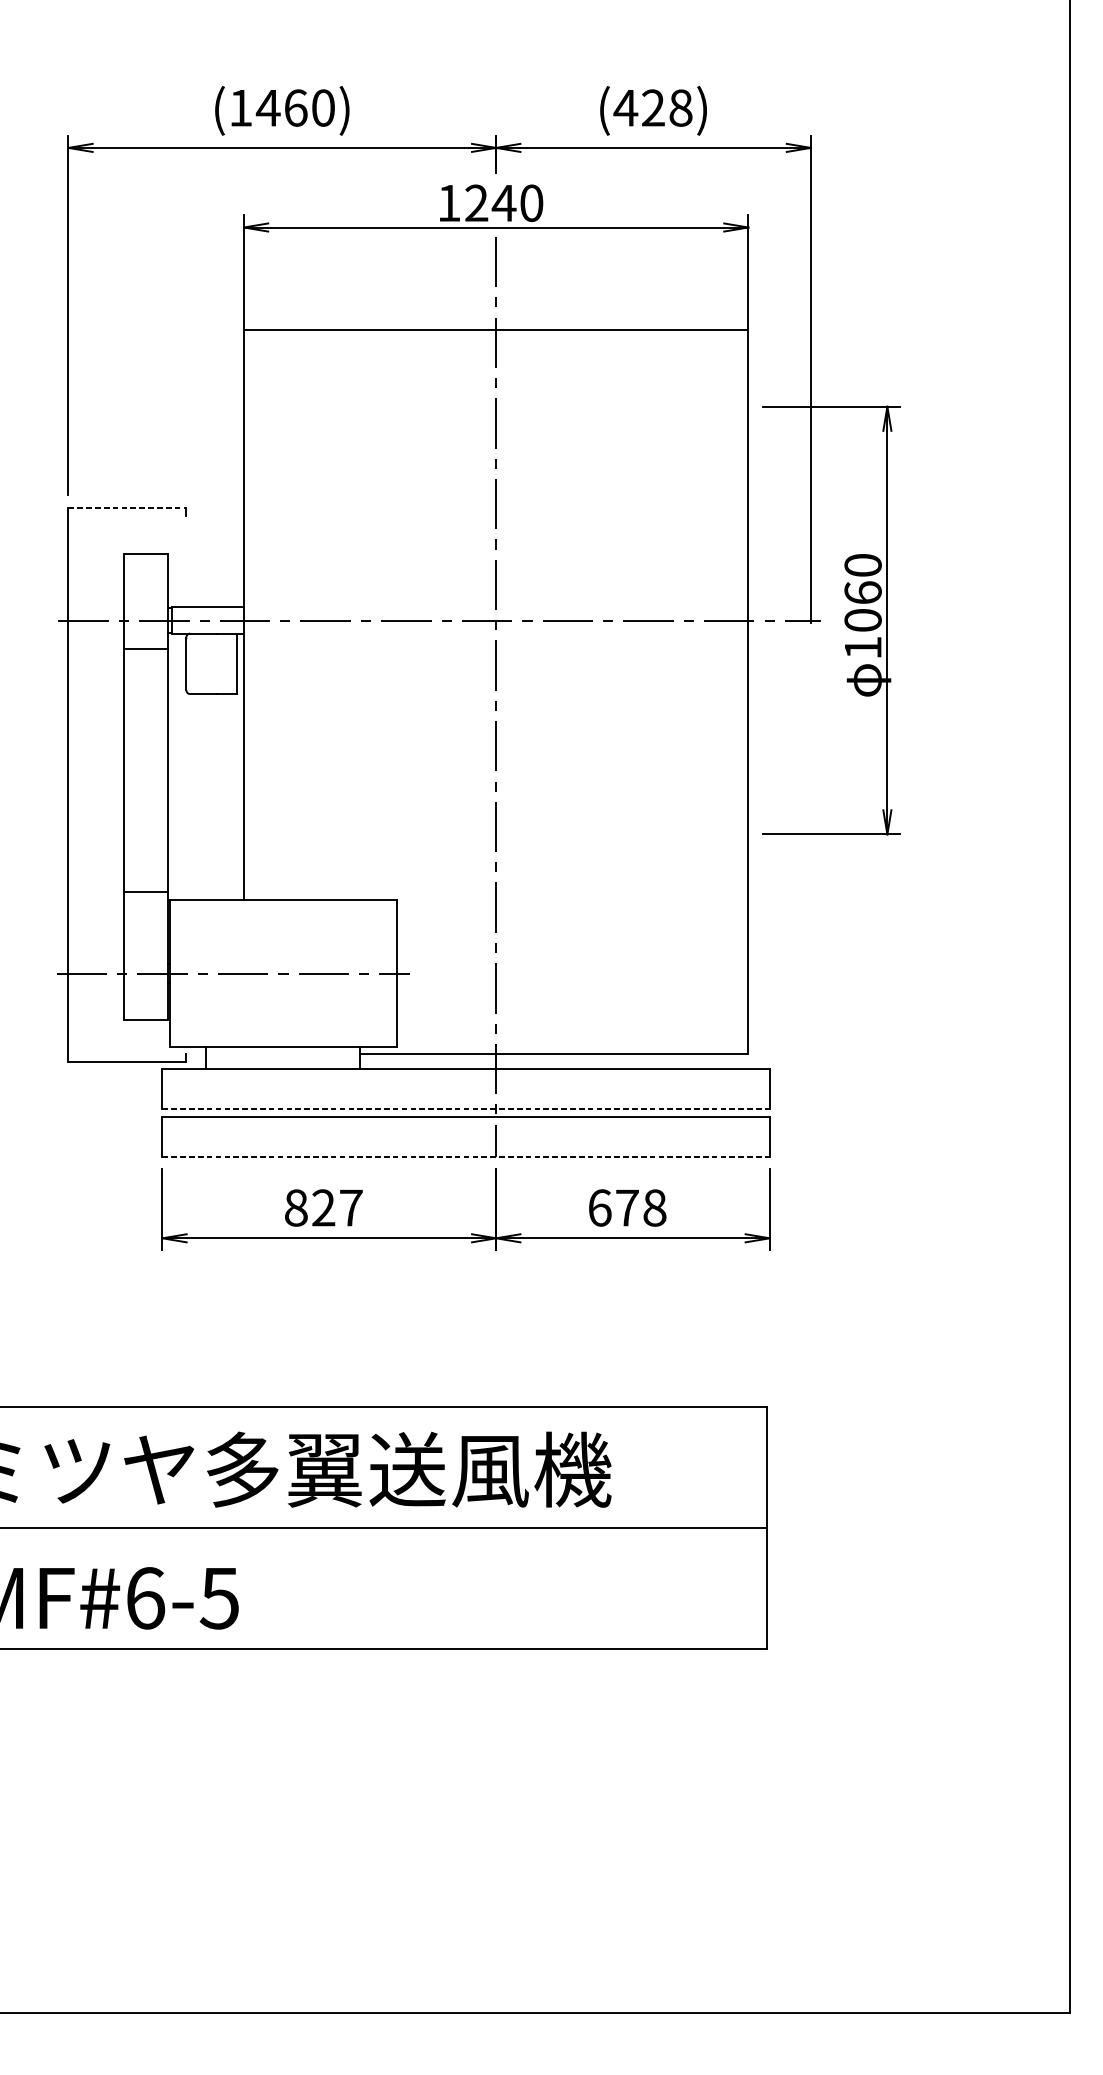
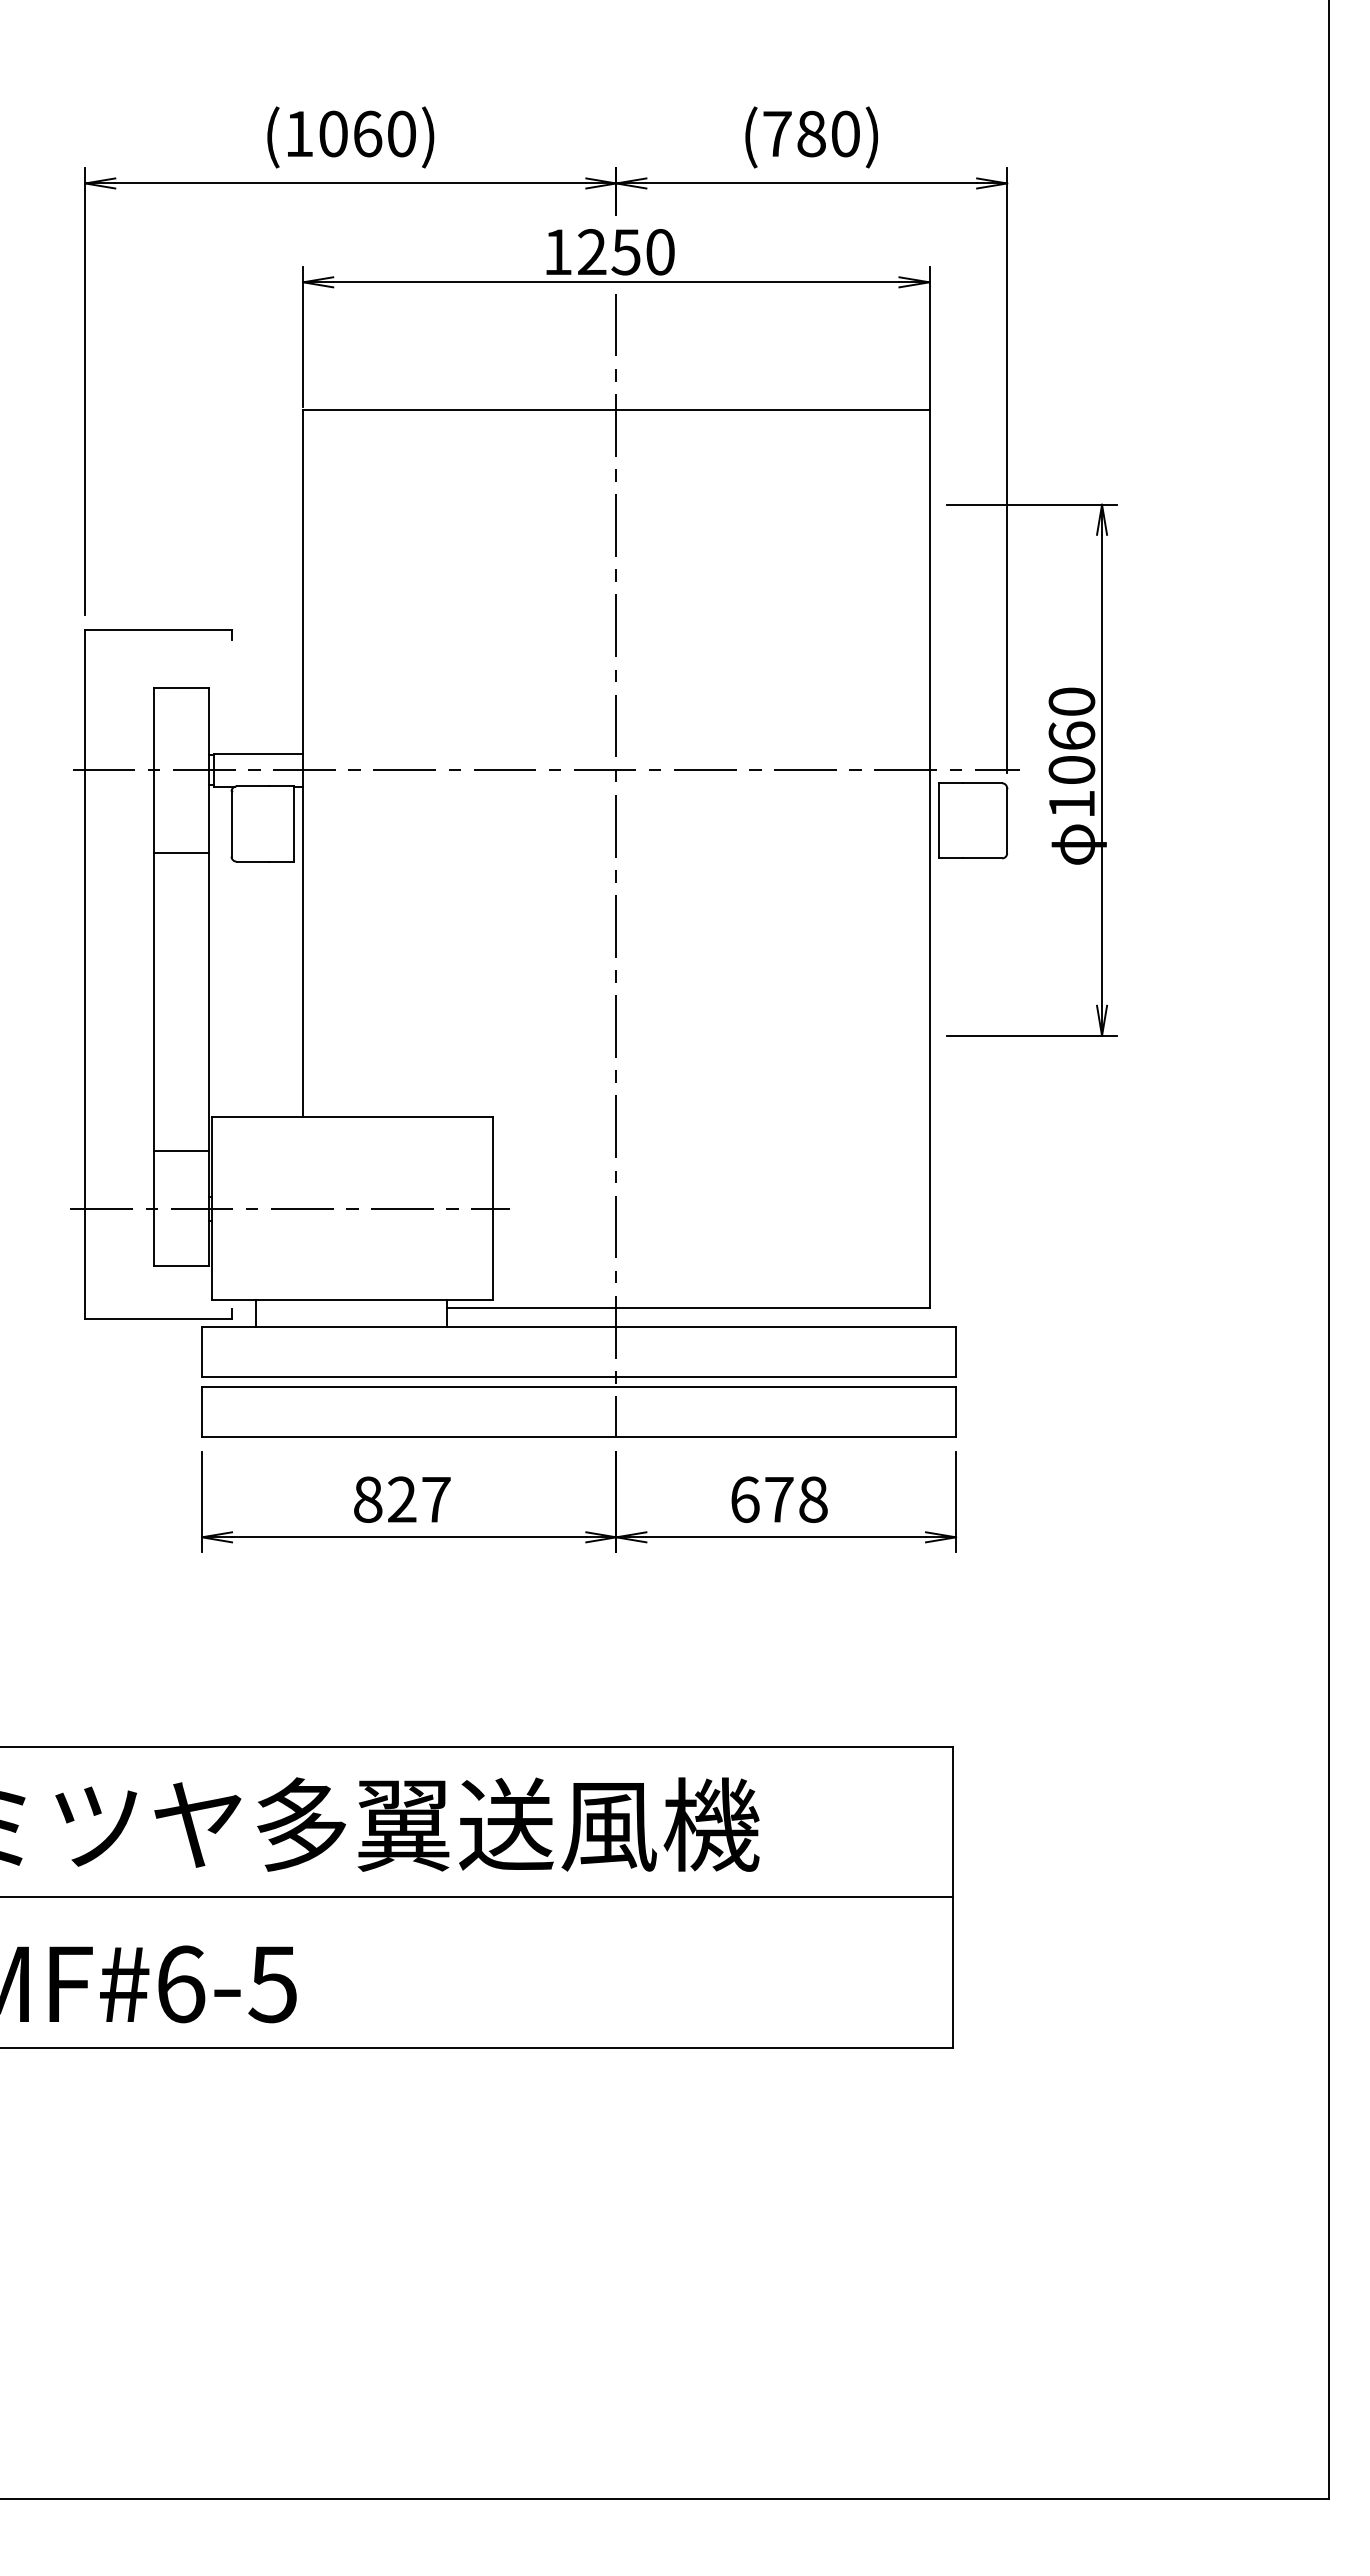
text: (267, 107) -> (332, 133), (1460) -> (1060)
text: (652, 107) -> (810, 133), (428) -> (780)
text: (503, 203) -> (625, 252), 1240 -> 1250
line: (128, 507) -> (159, 630), dashed -> solid
line: (145, 649) -> (181, 853), moved
part: (783, 660) -> (973, 820), added
line: (145, 892) -> (181, 1151), moved
line: (466, 1108) -> (579, 1376), dashed -> solid
line: (466, 1157) -> (579, 1436), dashed -> solid

